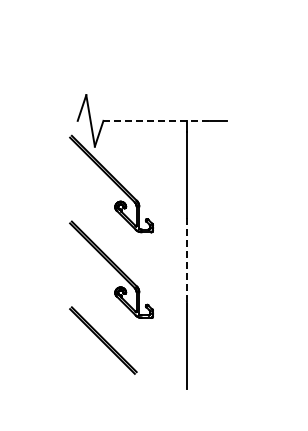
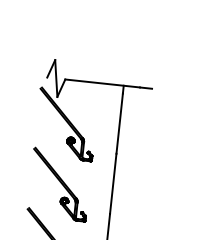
line: (157, 120) -> (103, 83), dashed -> solid
line: (186, 260) -> (113, 183), dashed -> solid

